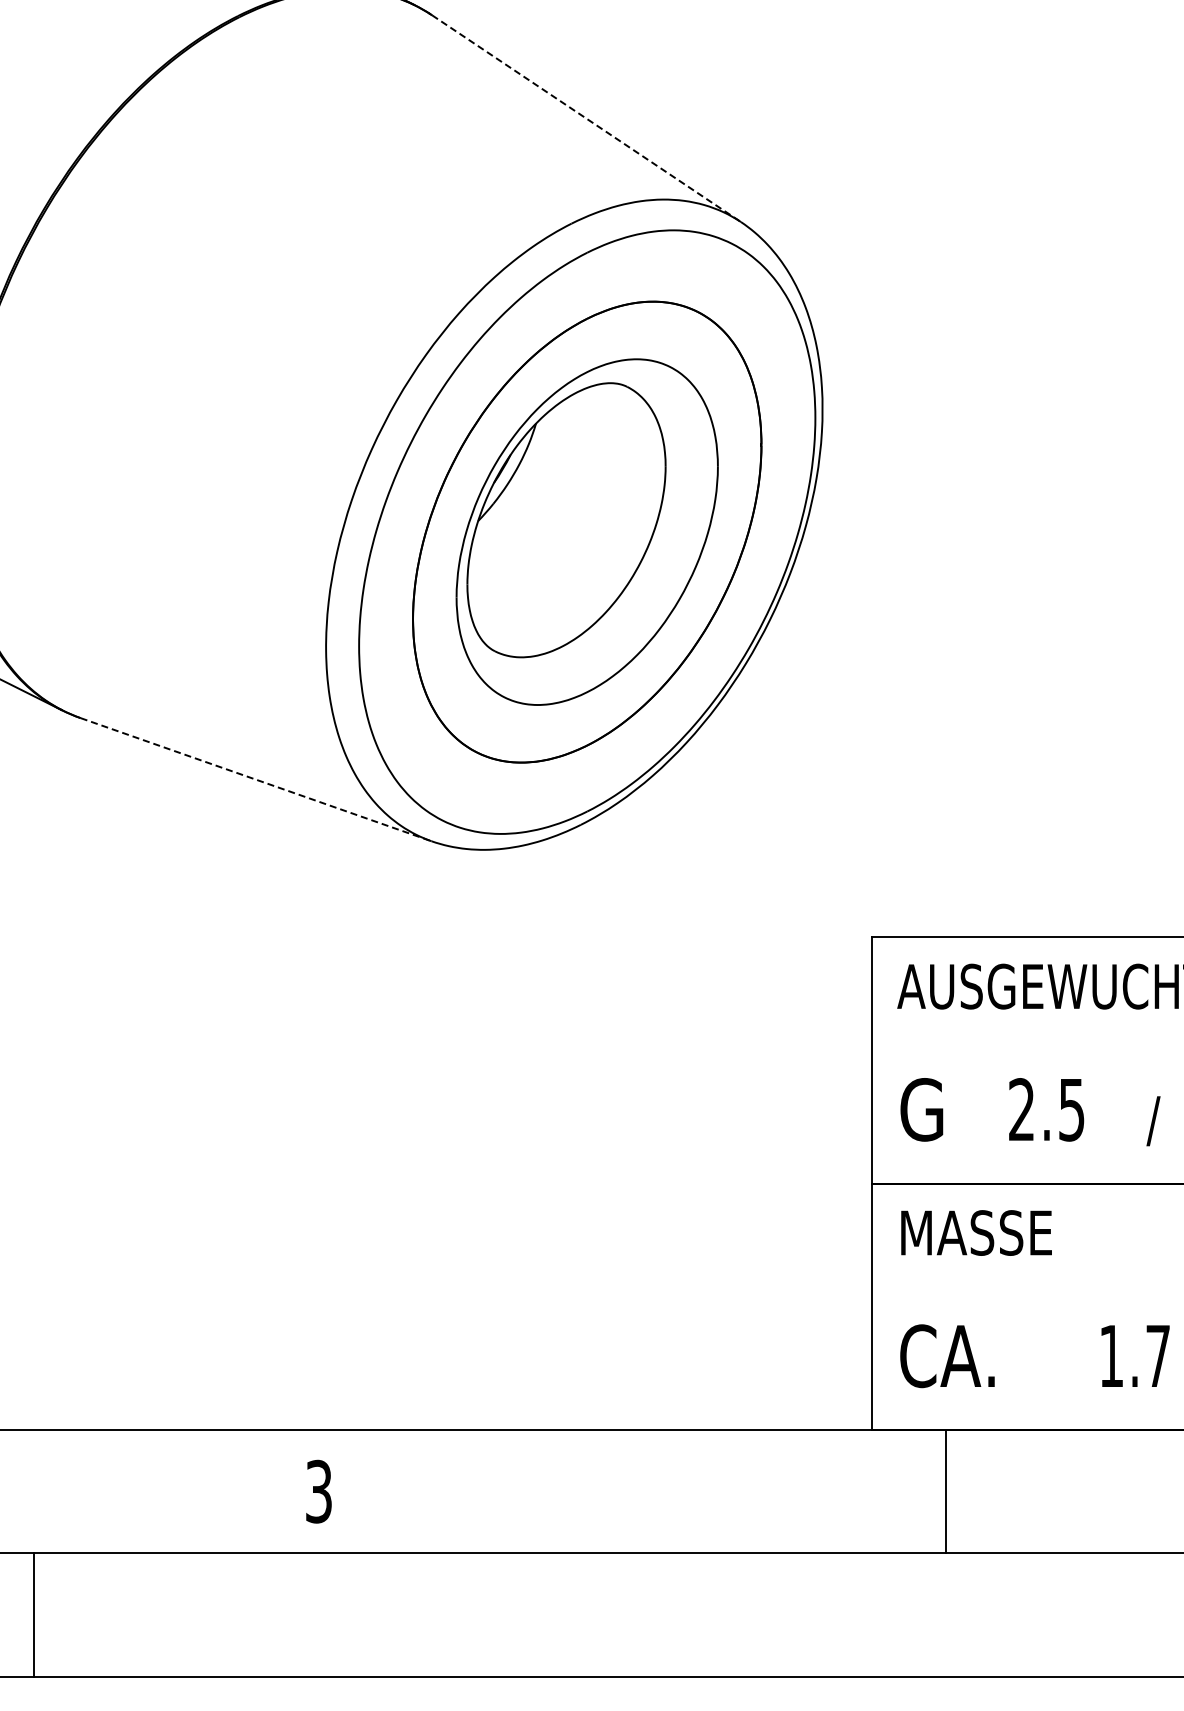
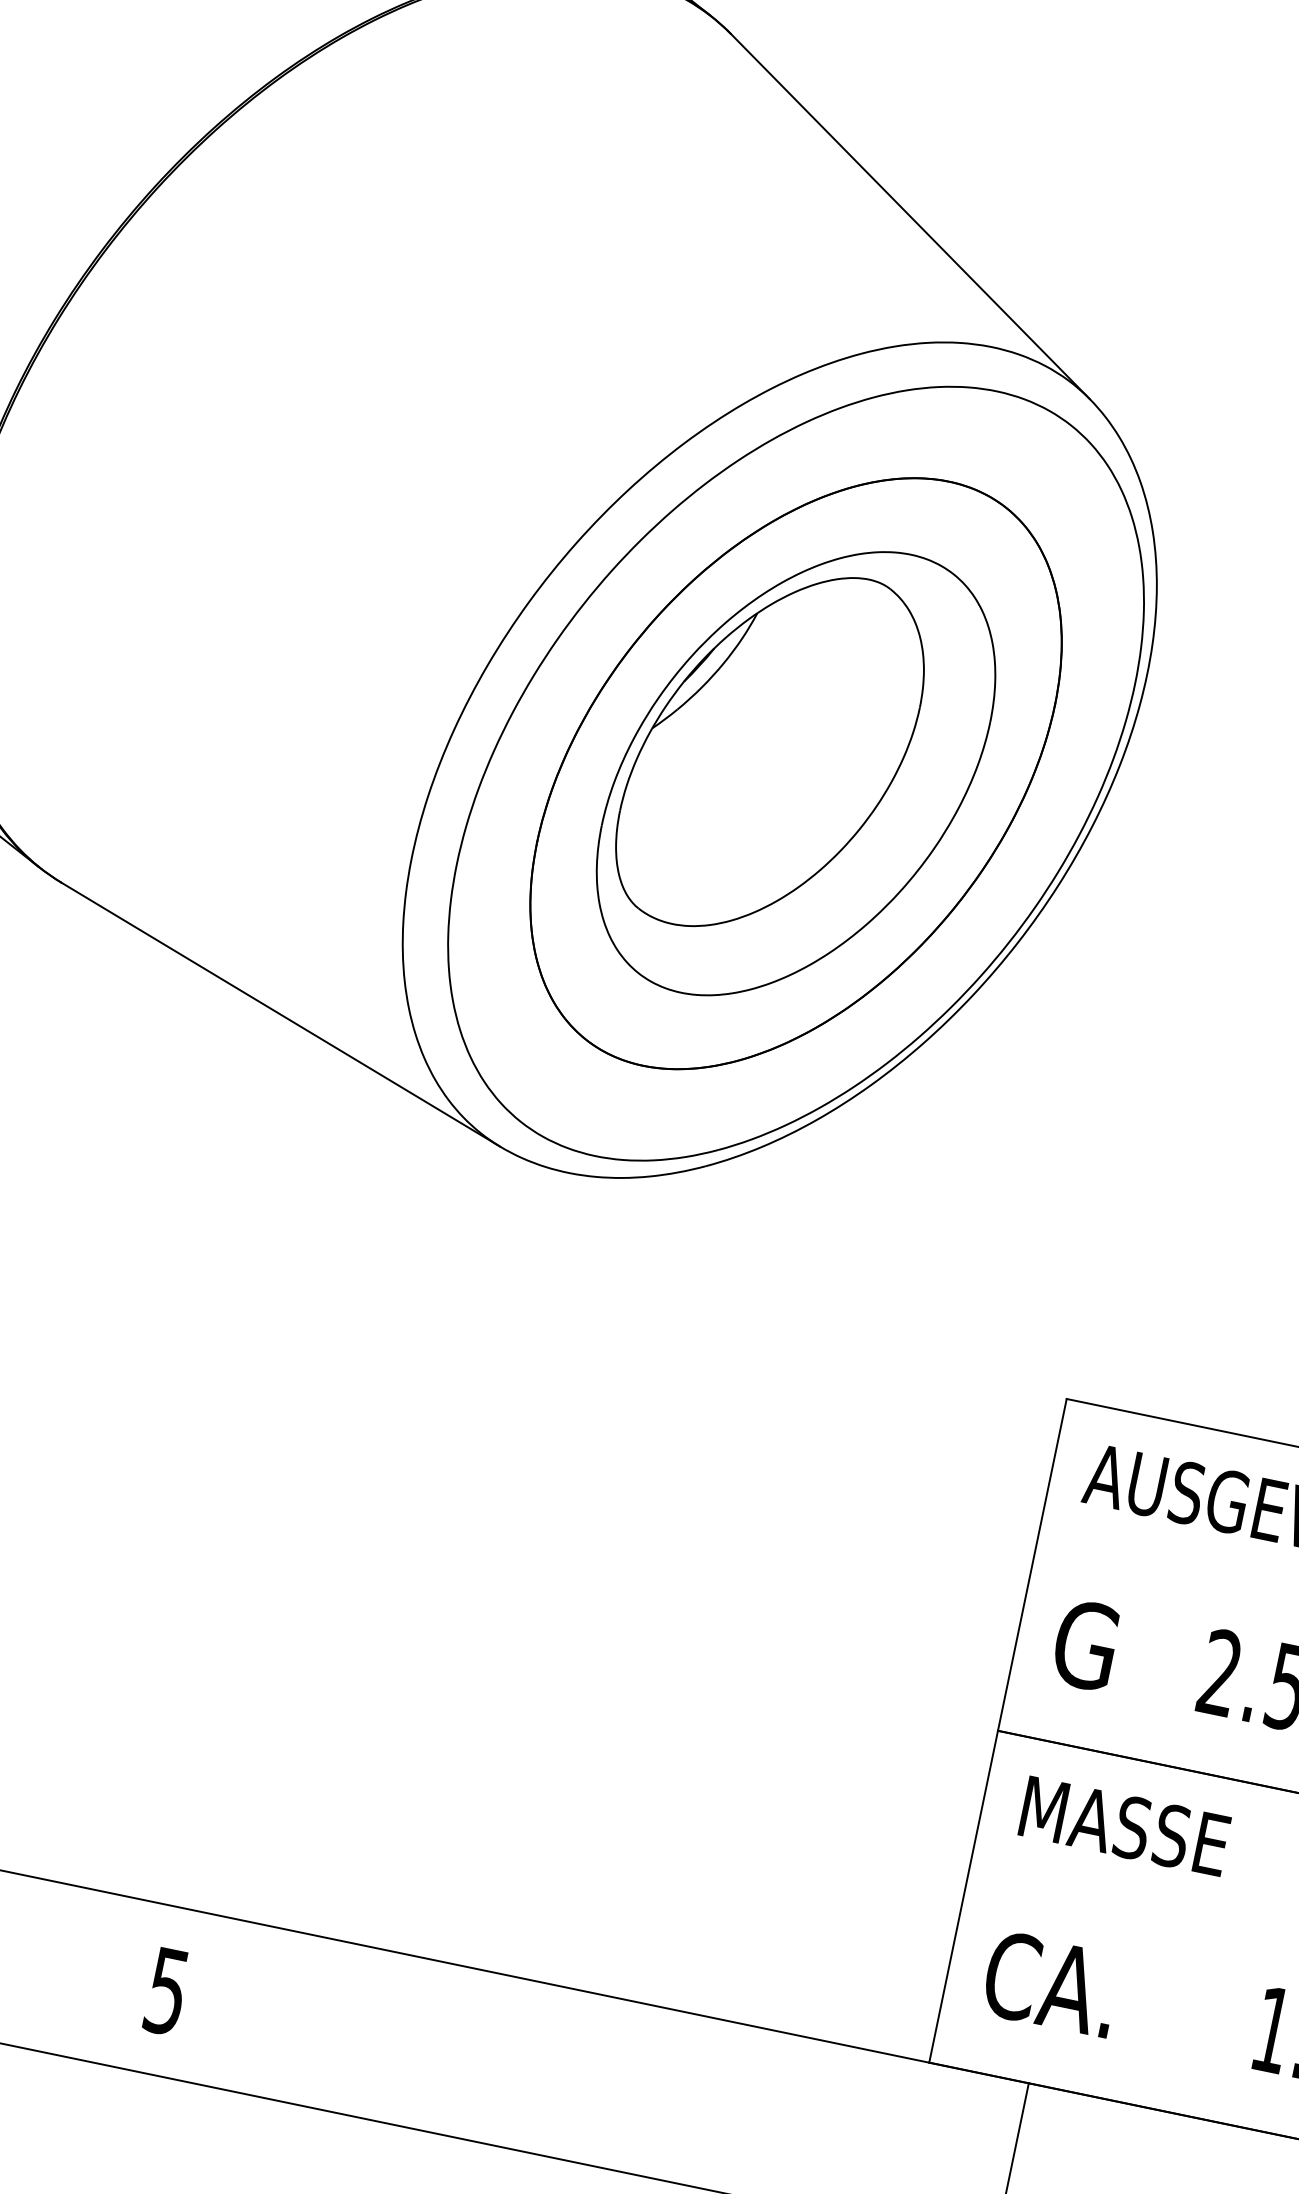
line: (586, 118) -> (910, 216), dashed -> solid
line: (256, 779) -> (281, 1014), dashed -> solid
text: (318, 1490) -> (166, 1989), 3 -> 5

